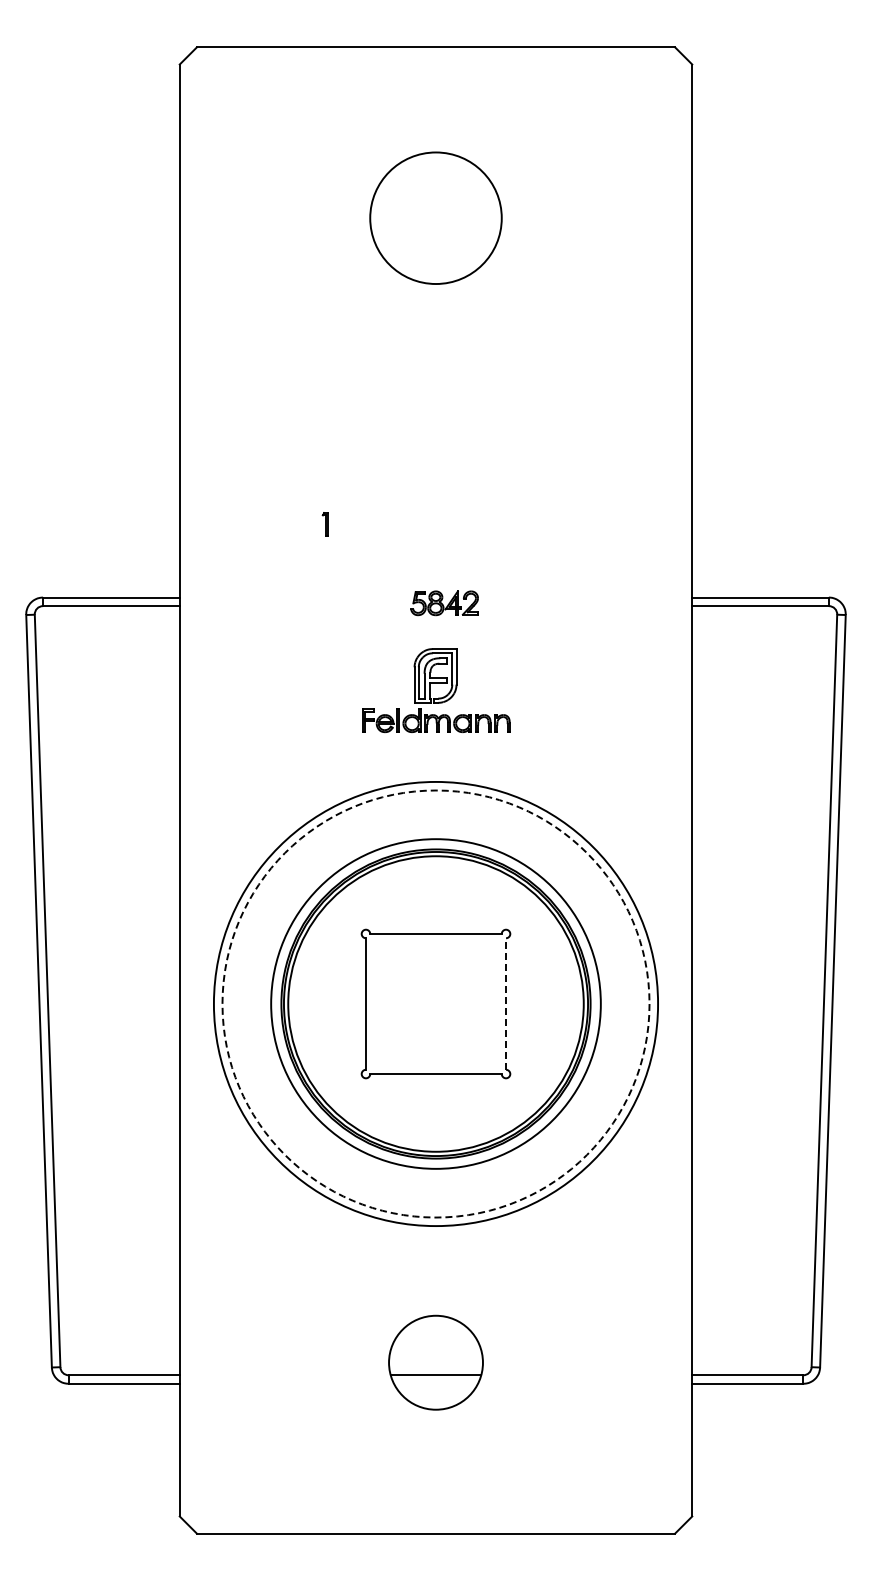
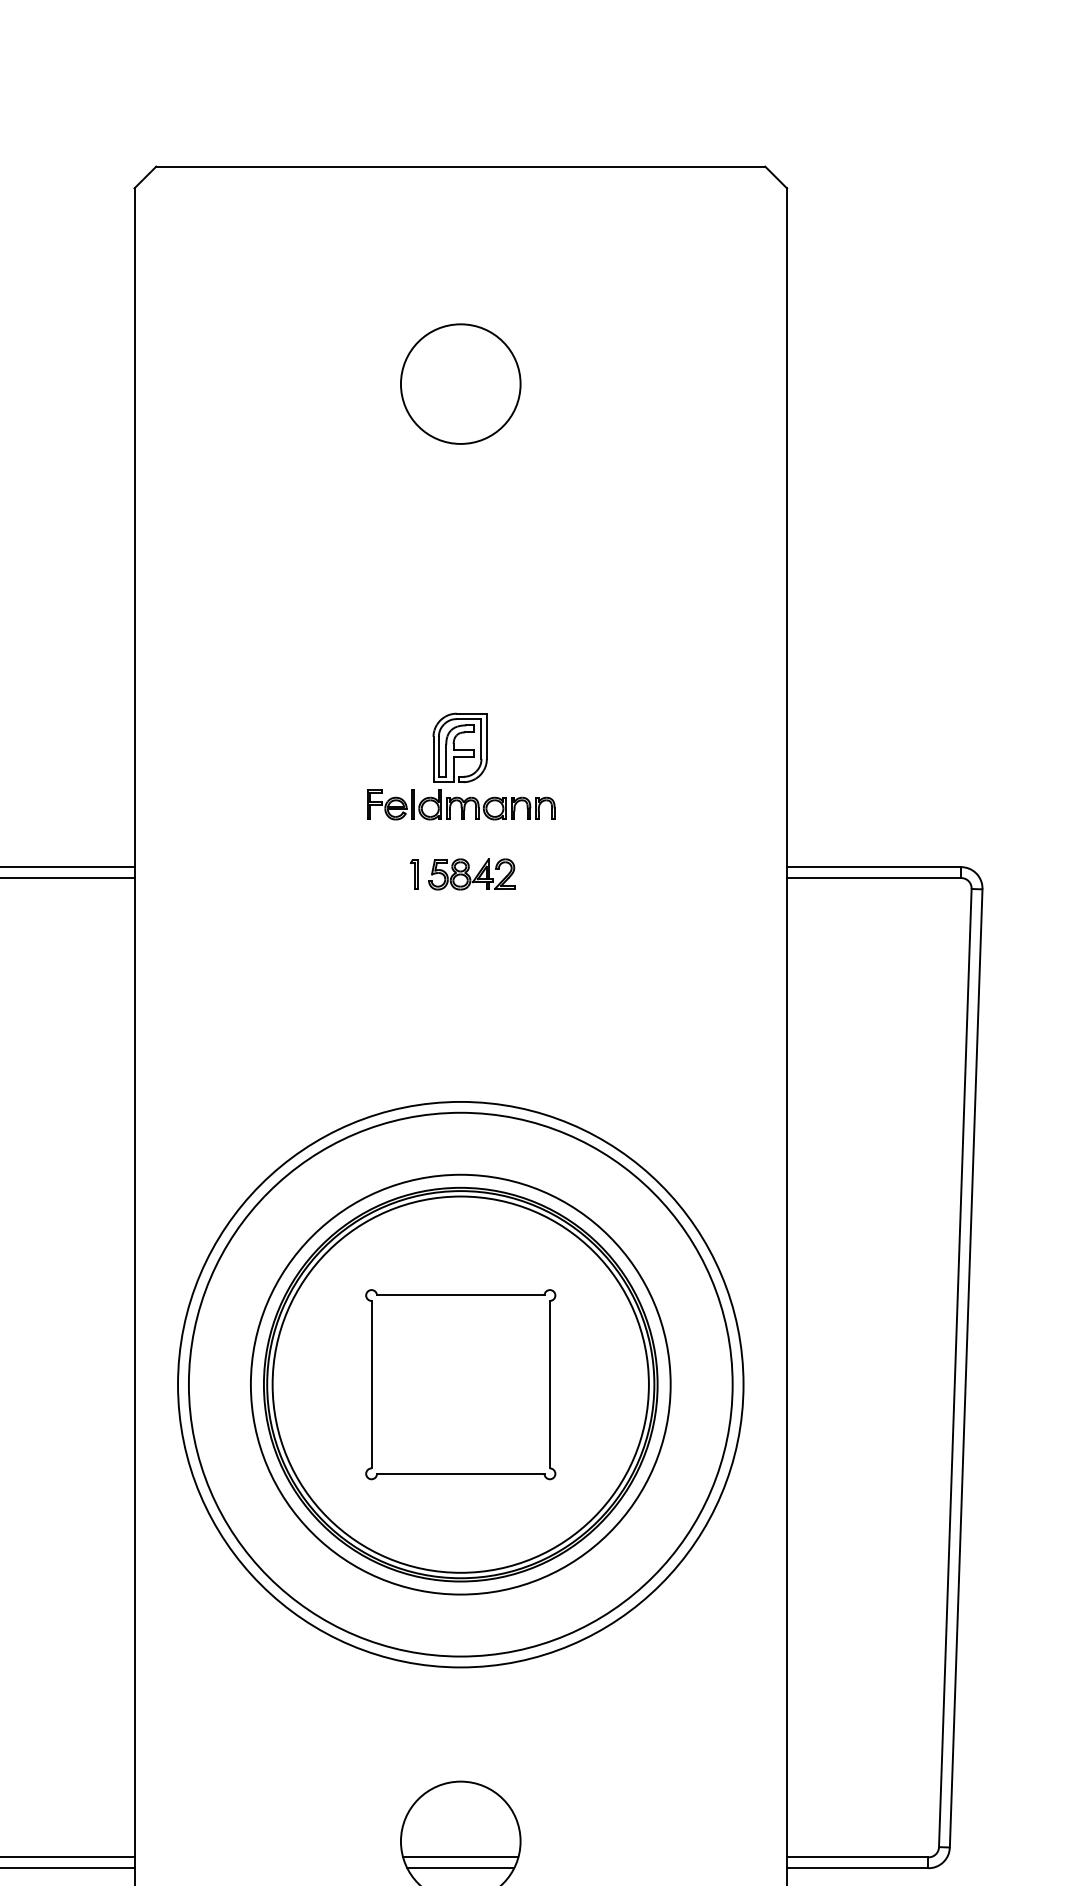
circle: (435, 218) -> (460, 384), size x0.71
part: (324, 524) -> (413, 874), moved
part: (436, 690) -> (461, 766), moved
circle: (435, 1003) -> (460, 1384), dashed -> solid
line: (506, 1004) -> (550, 1385), dashed -> solid
line: (435, 1383) -> (460, 1867), added

